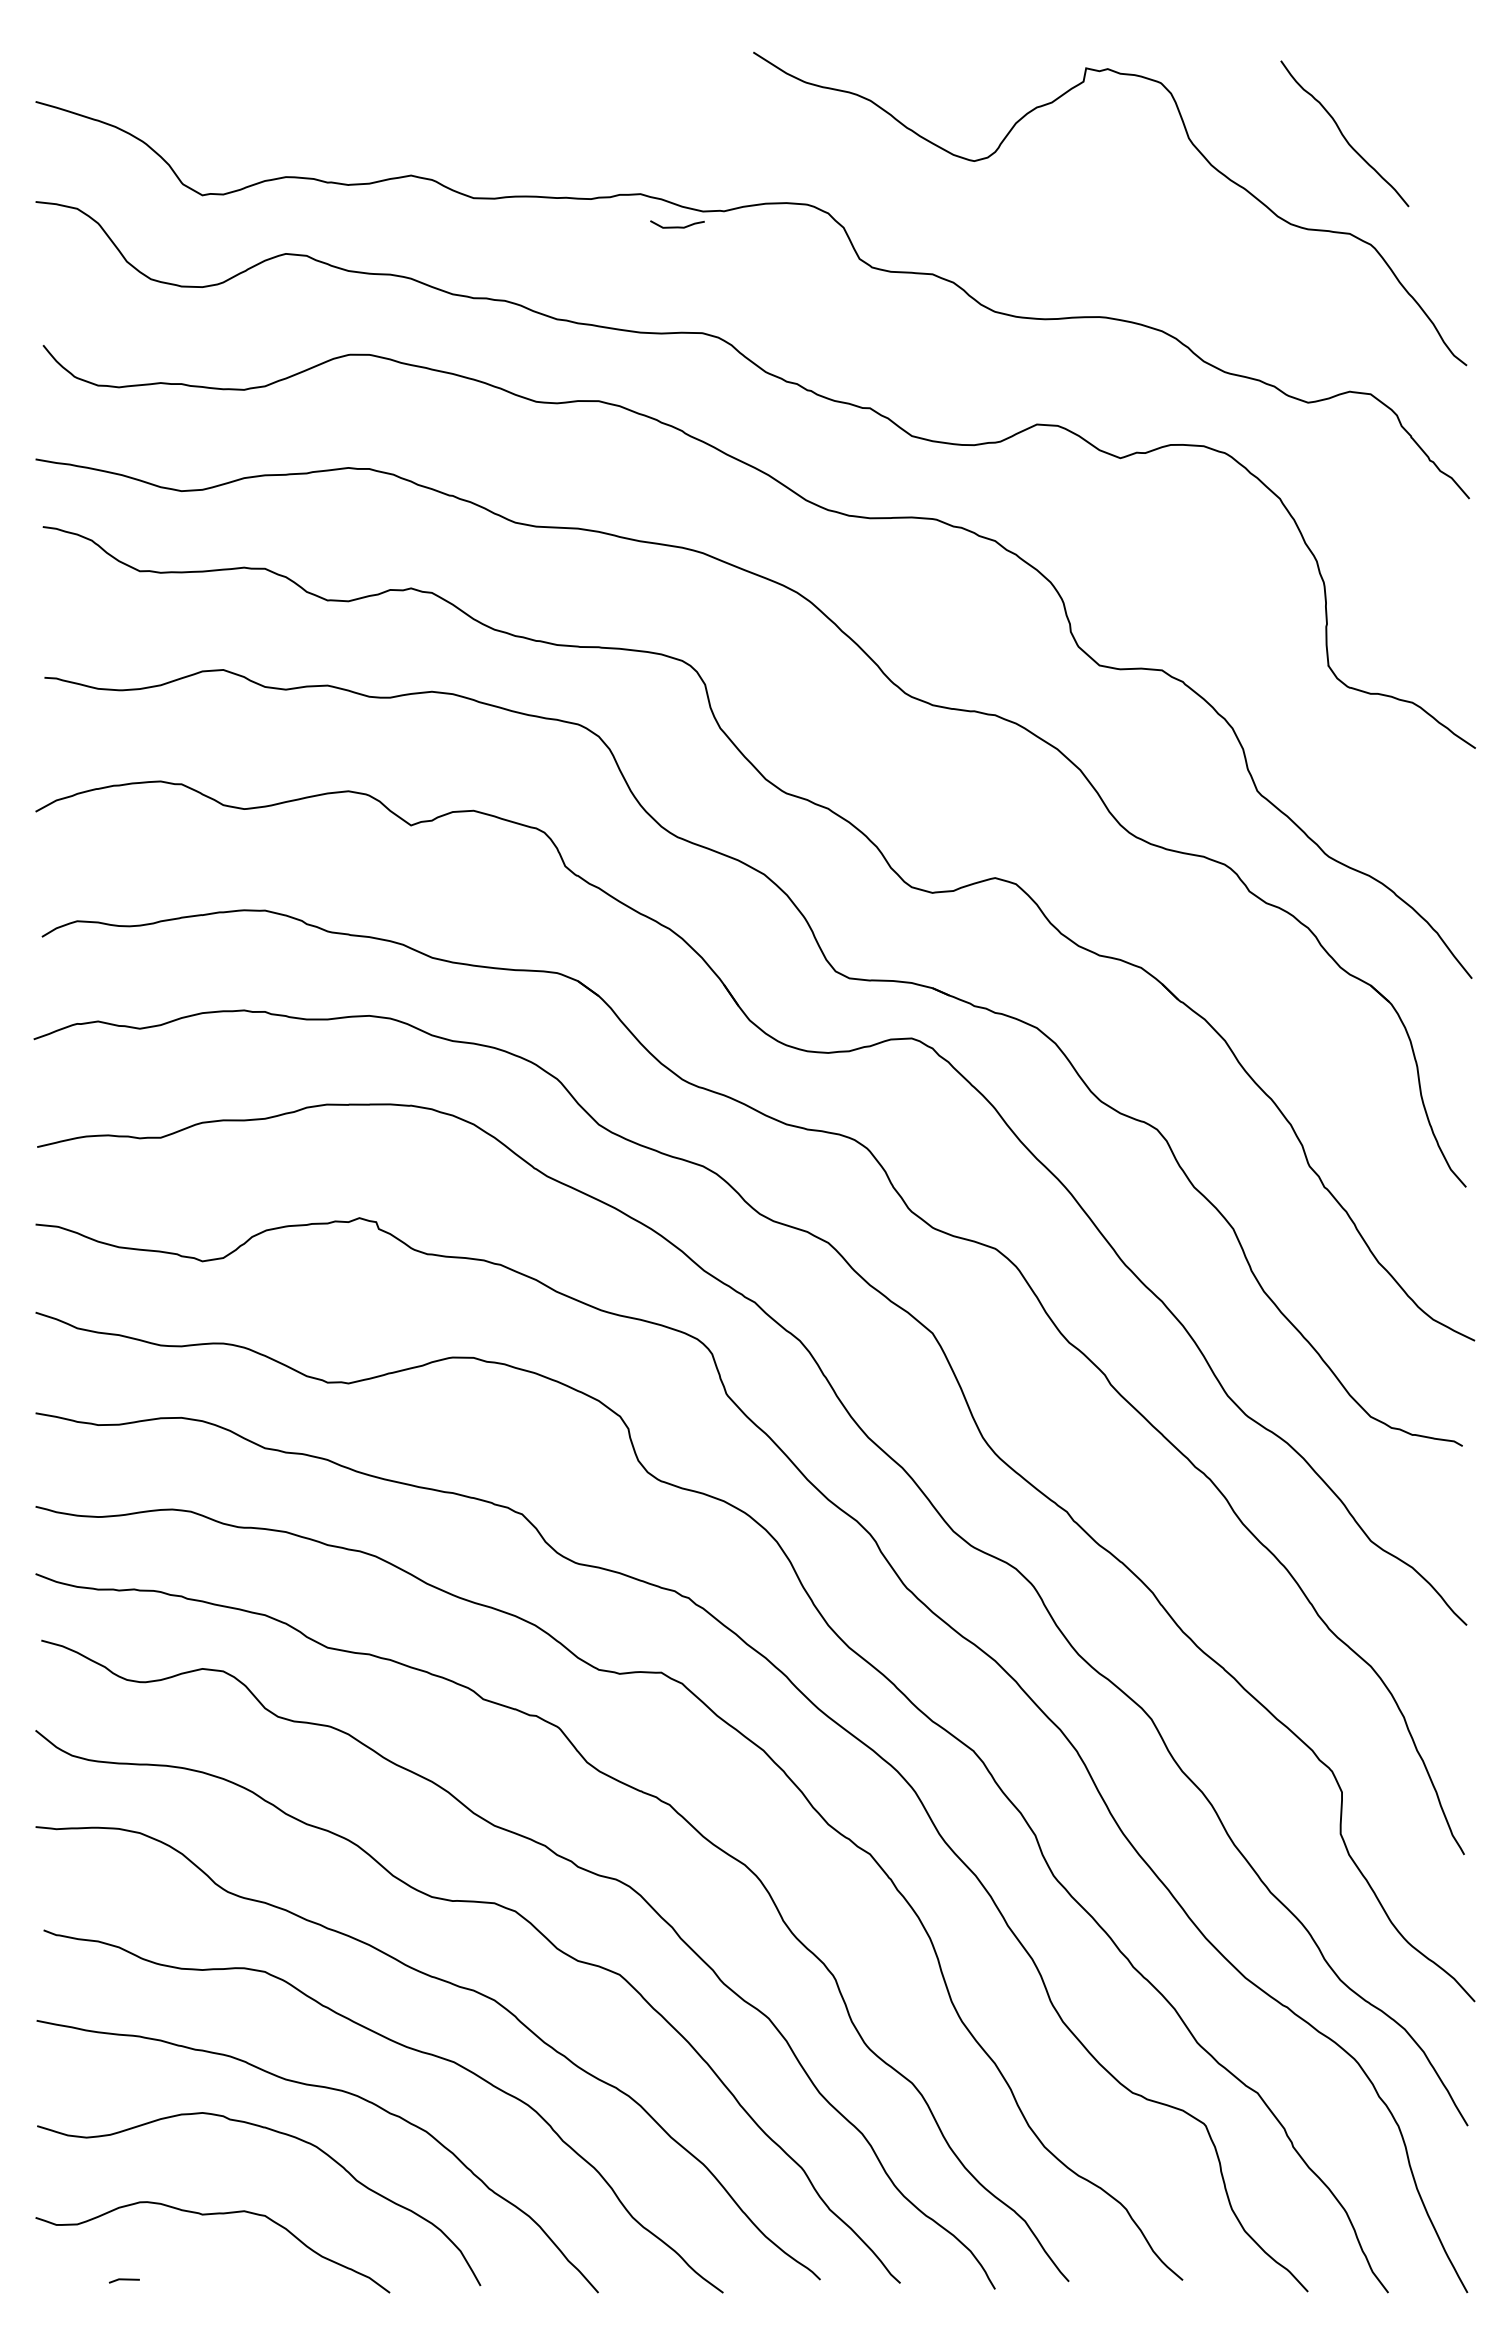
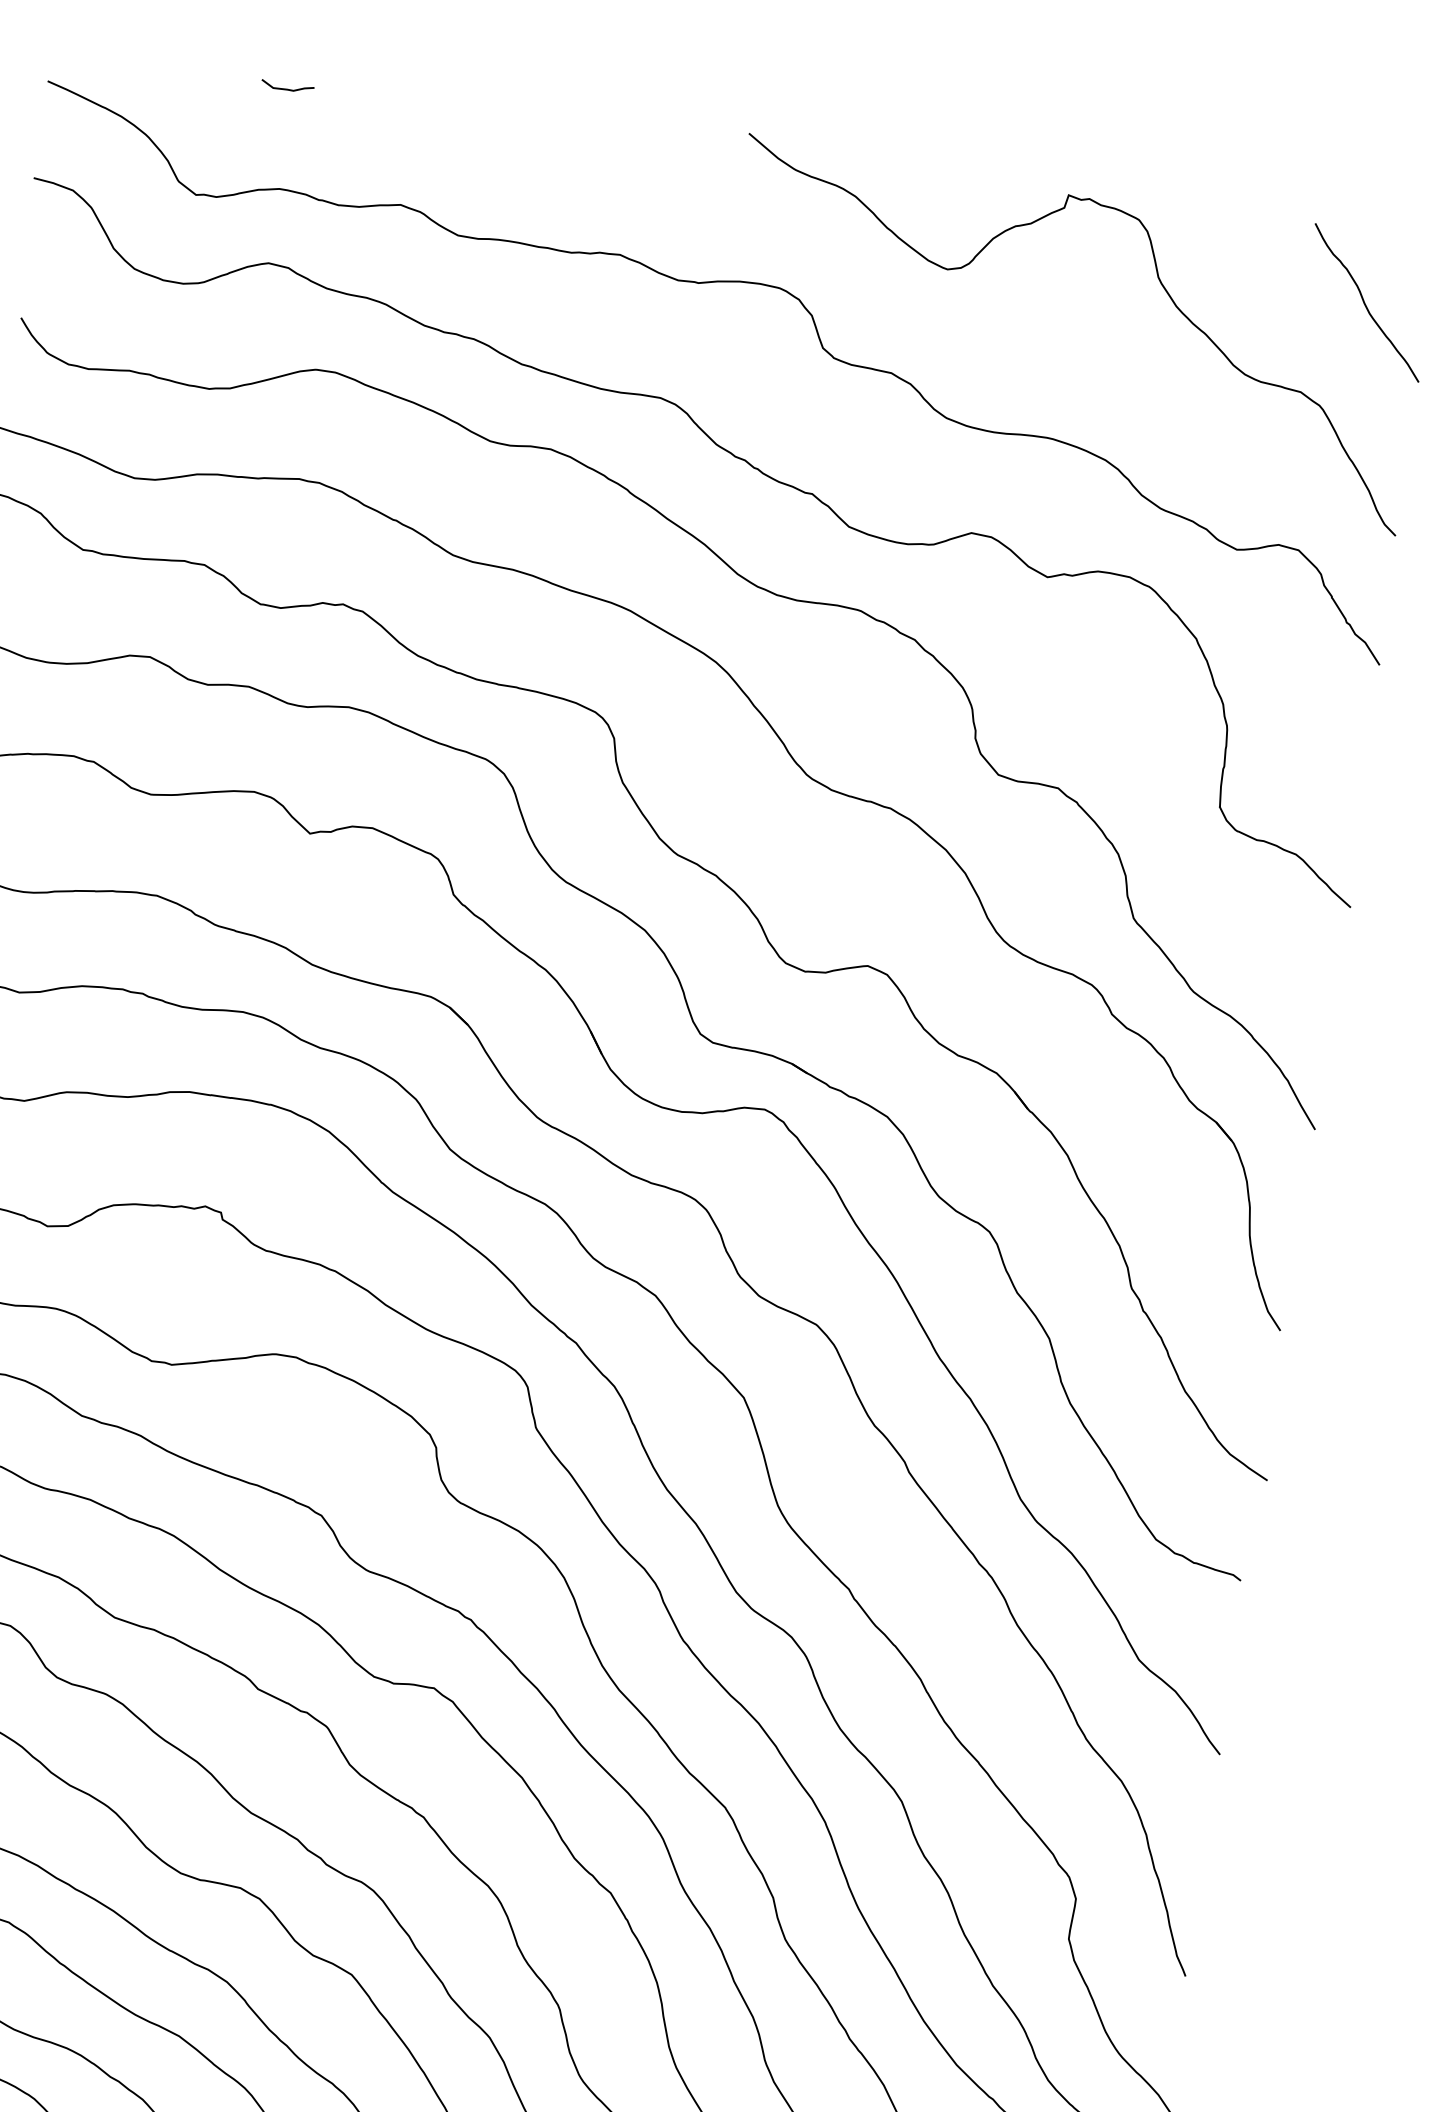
curve: (1343, 134) -> (1365, 303), moved
curve: (677, 226) -> (287, 88), moved

